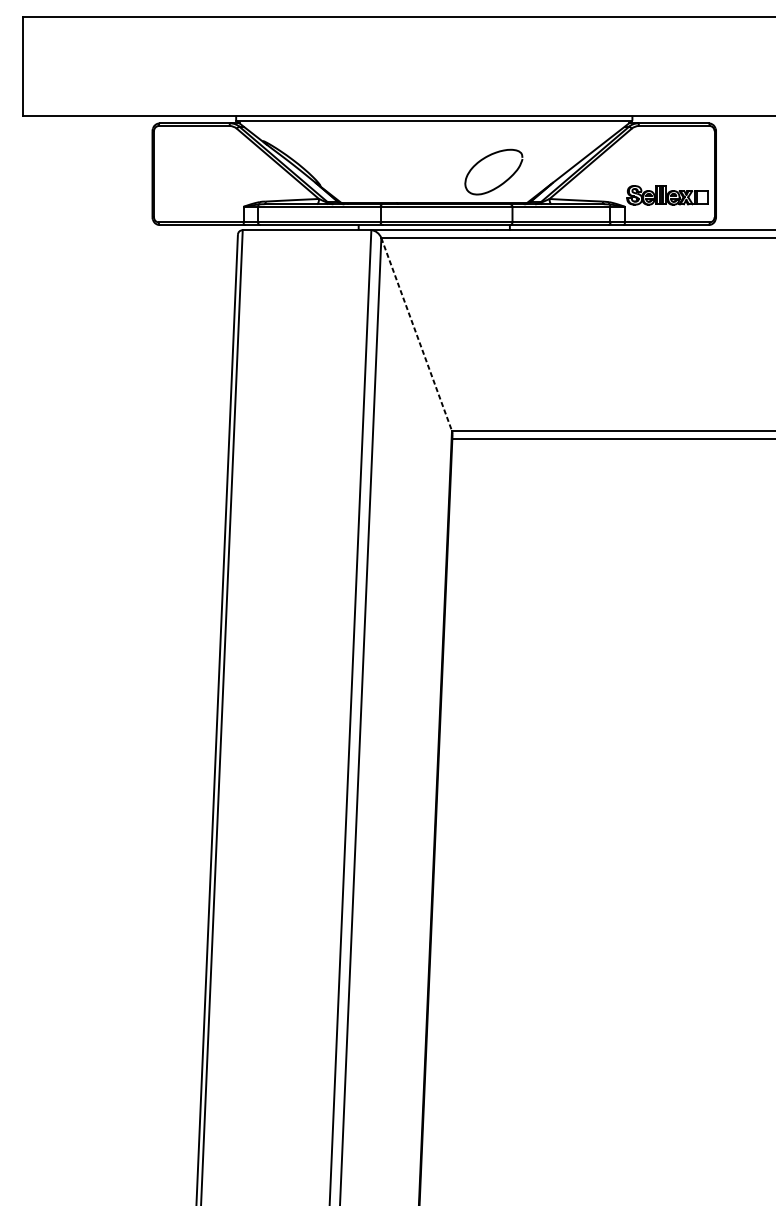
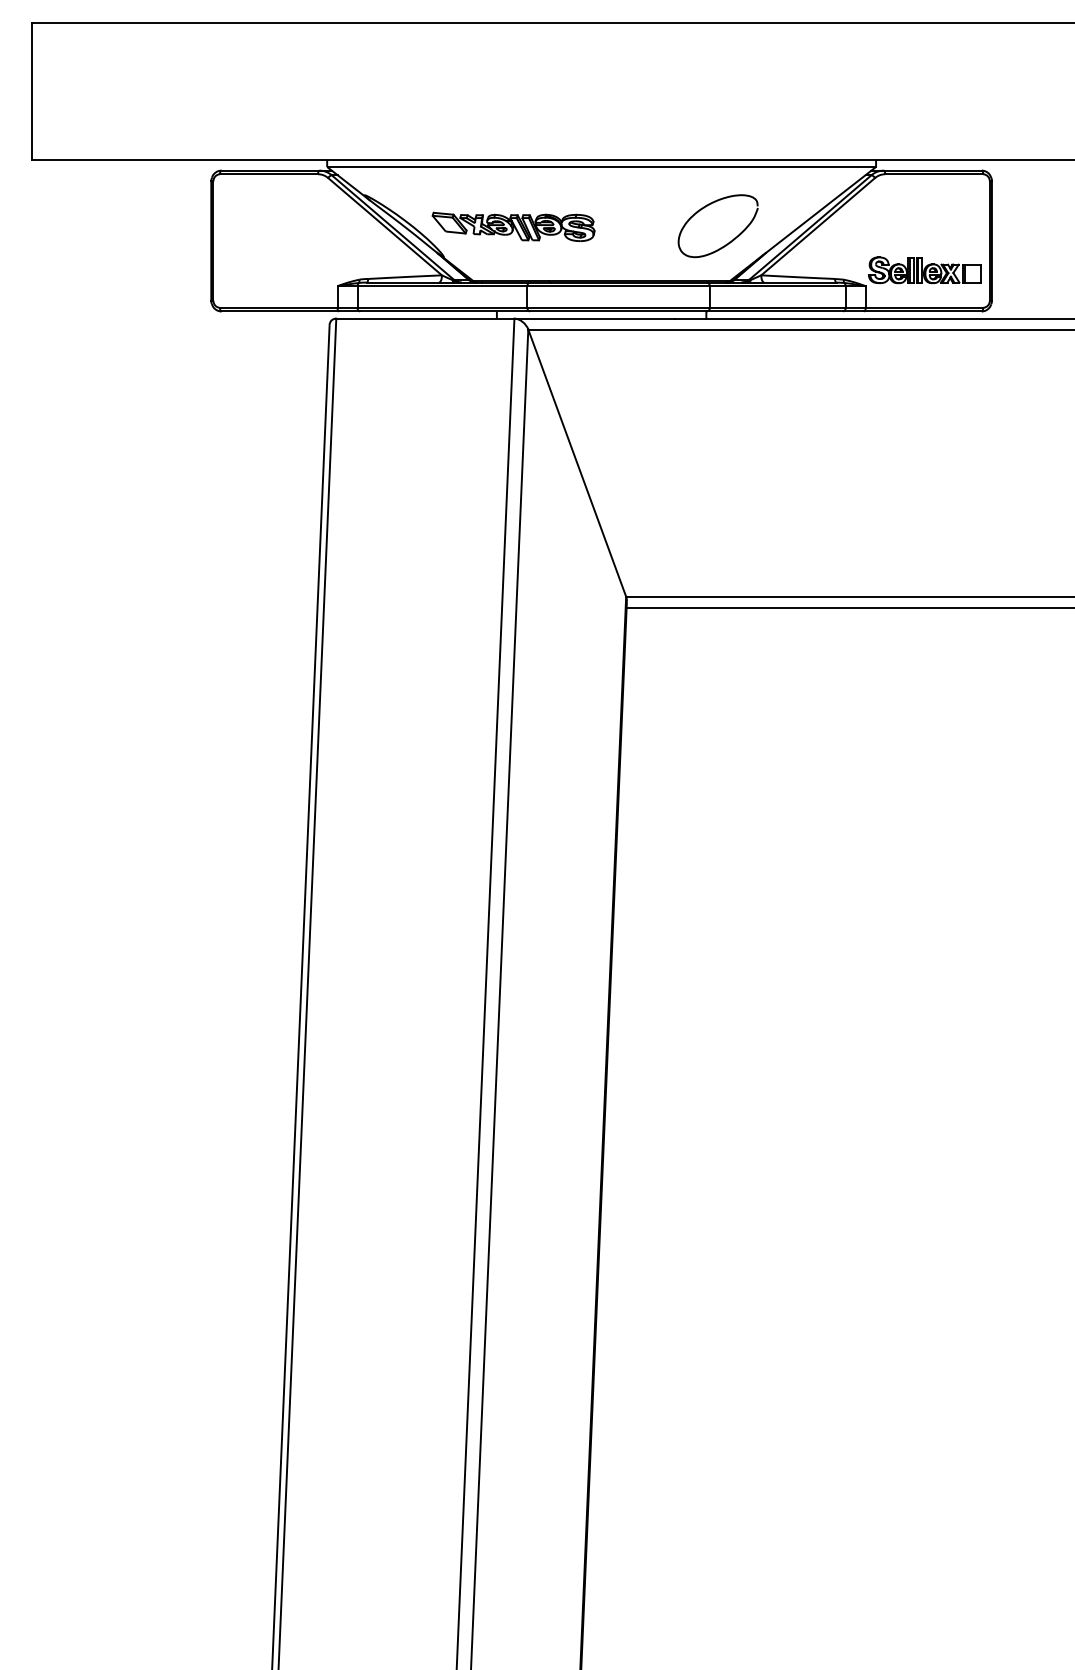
part: (370, 163) -> (513, 226), added
curve: (502, 183) -> (729, 241), moved
line: (416, 334) -> (577, 463), dashed -> solid

